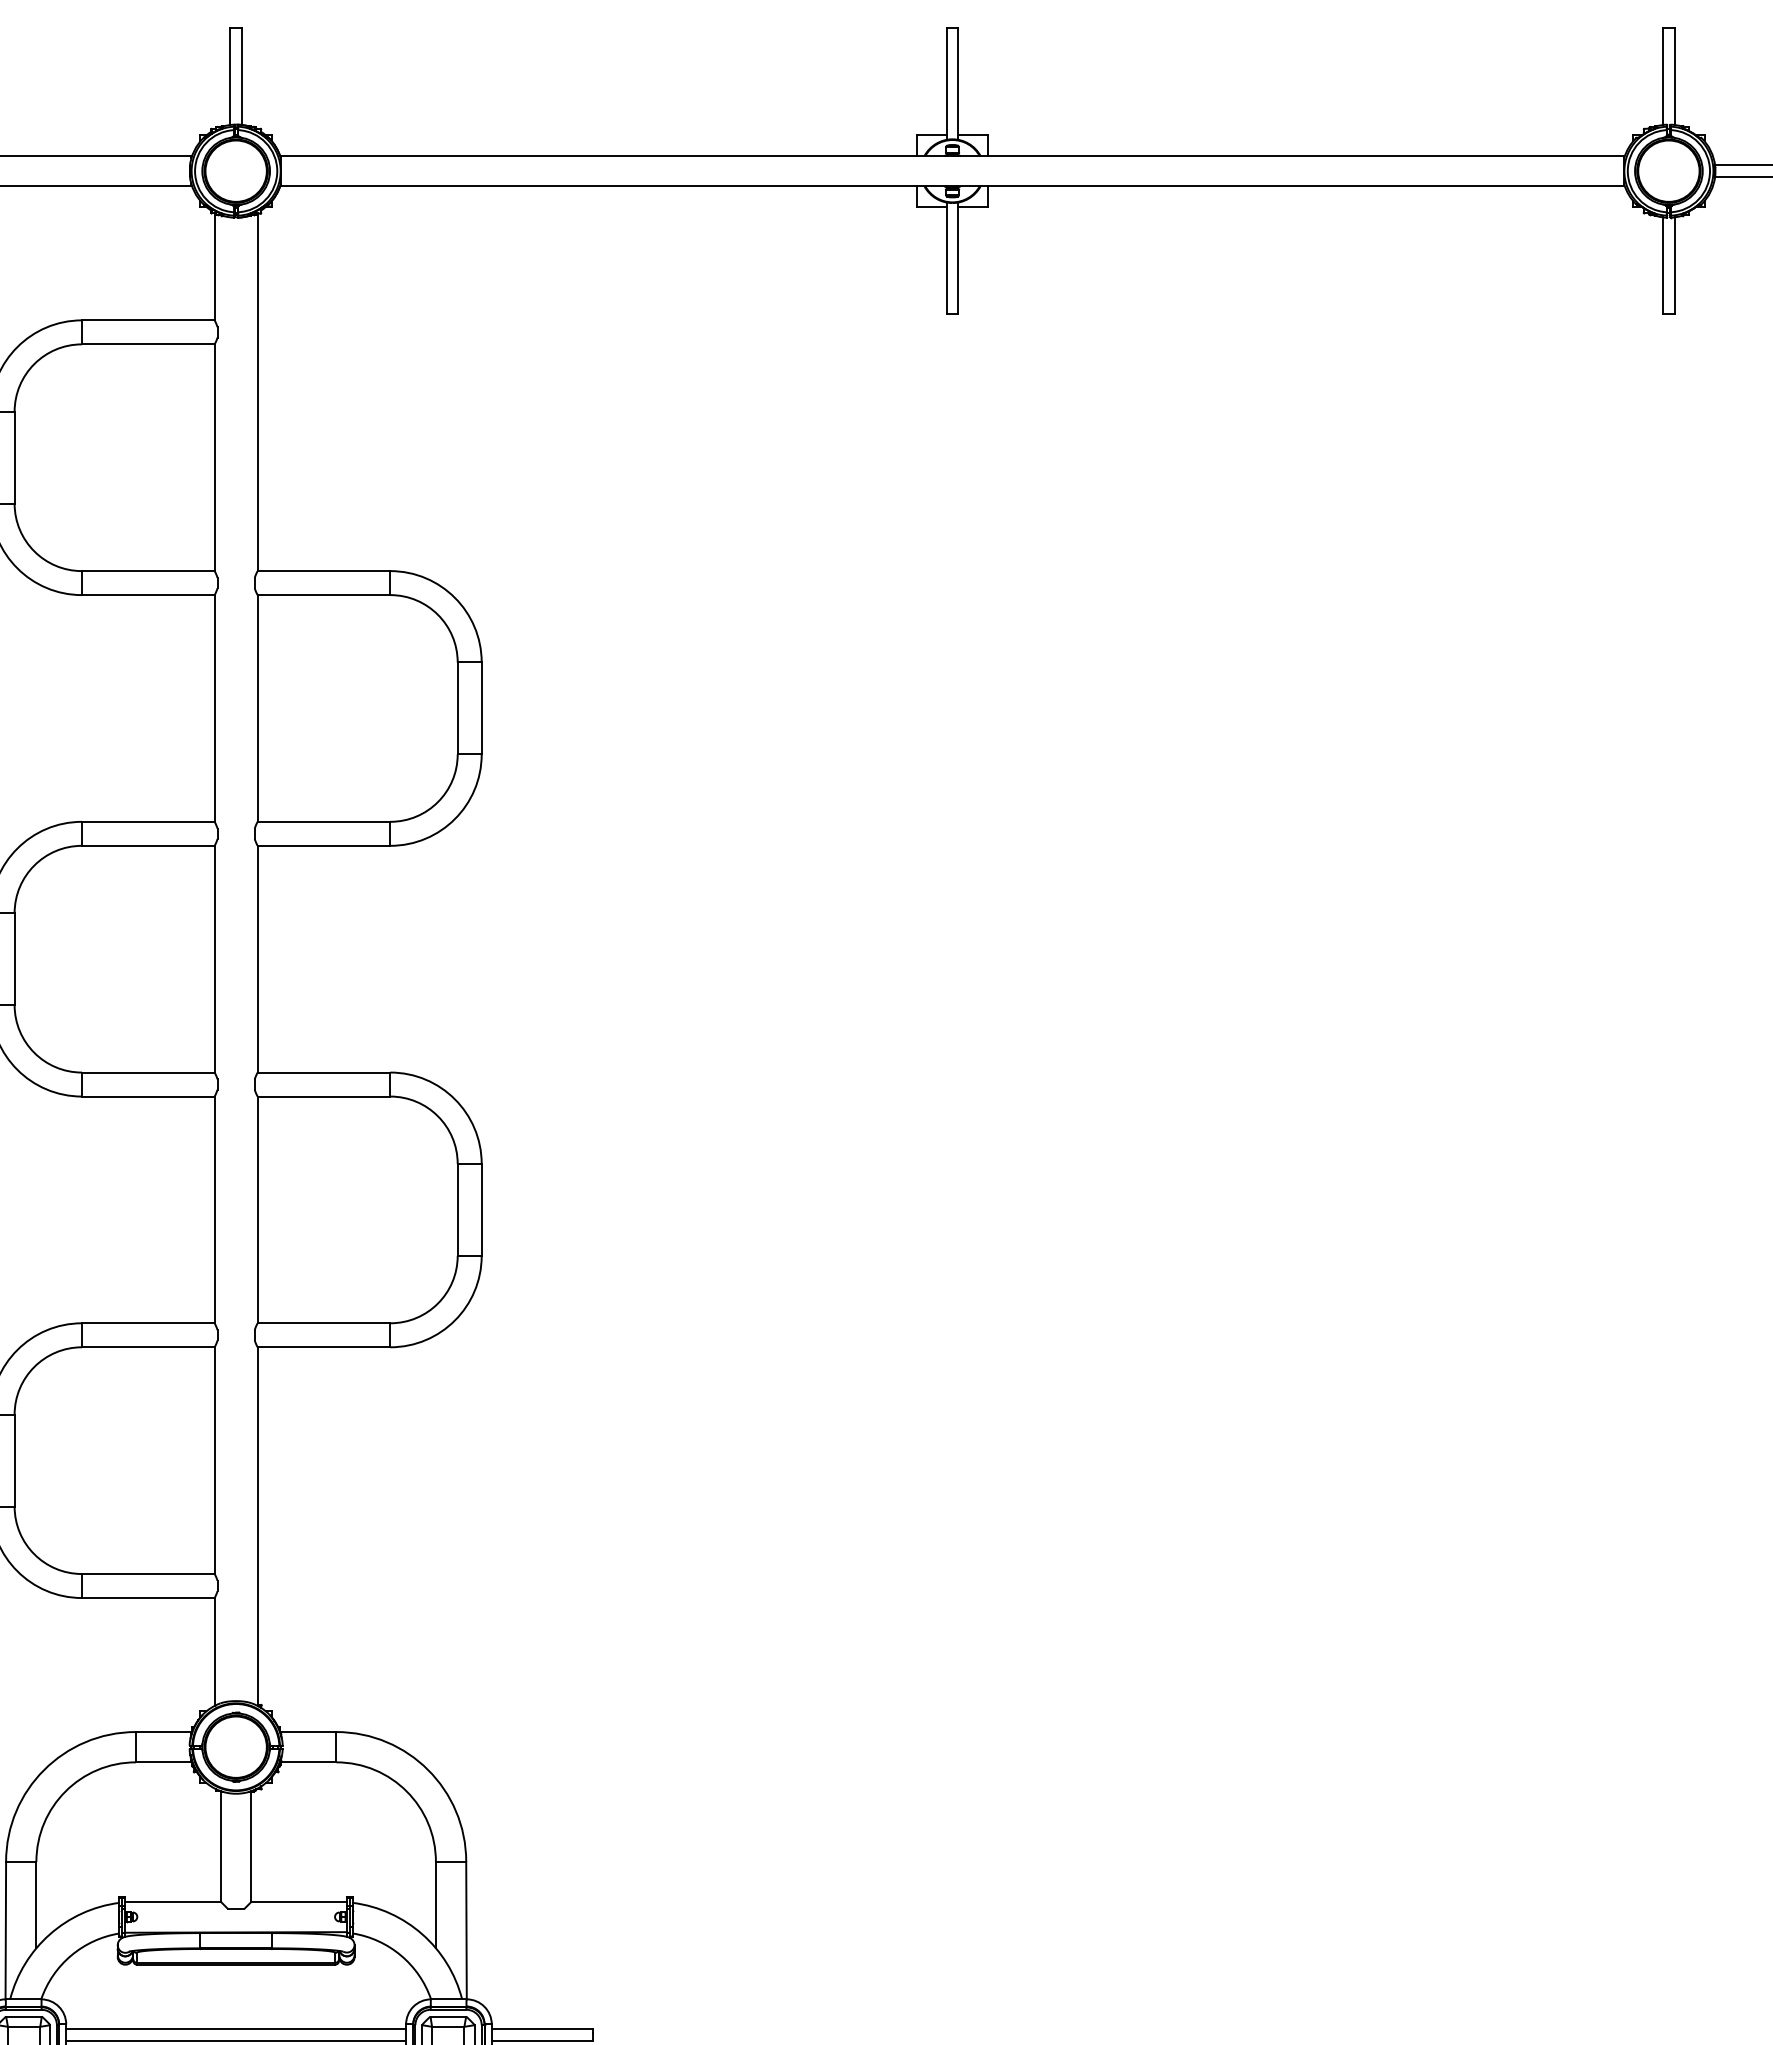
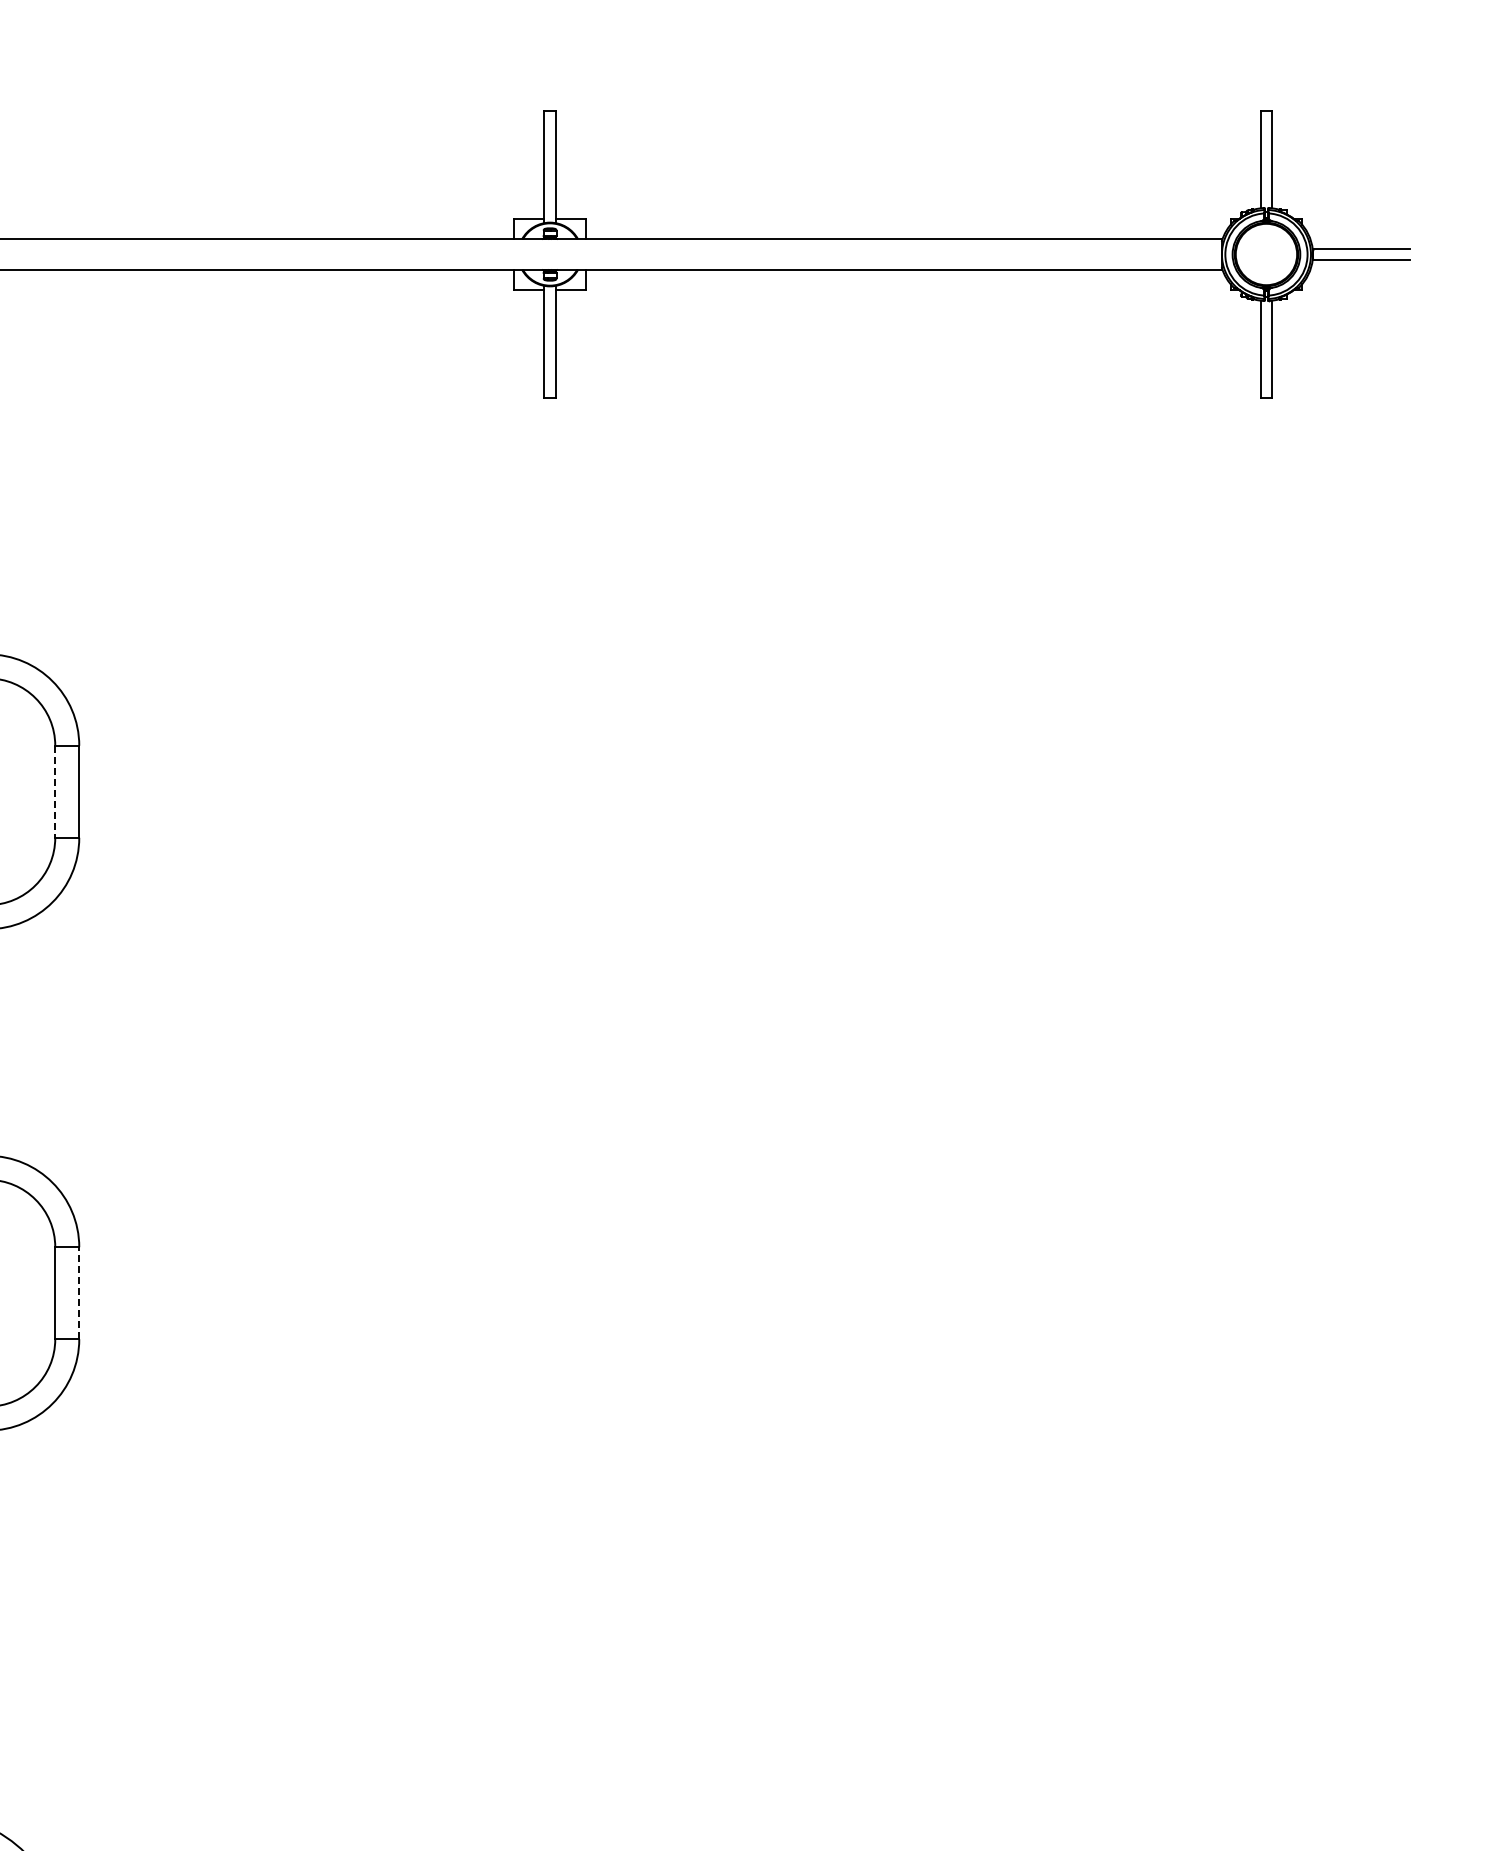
line: (457, 708) -> (55, 791), solid -> dashed
line: (481, 1209) -> (79, 1292), solid -> dashed

